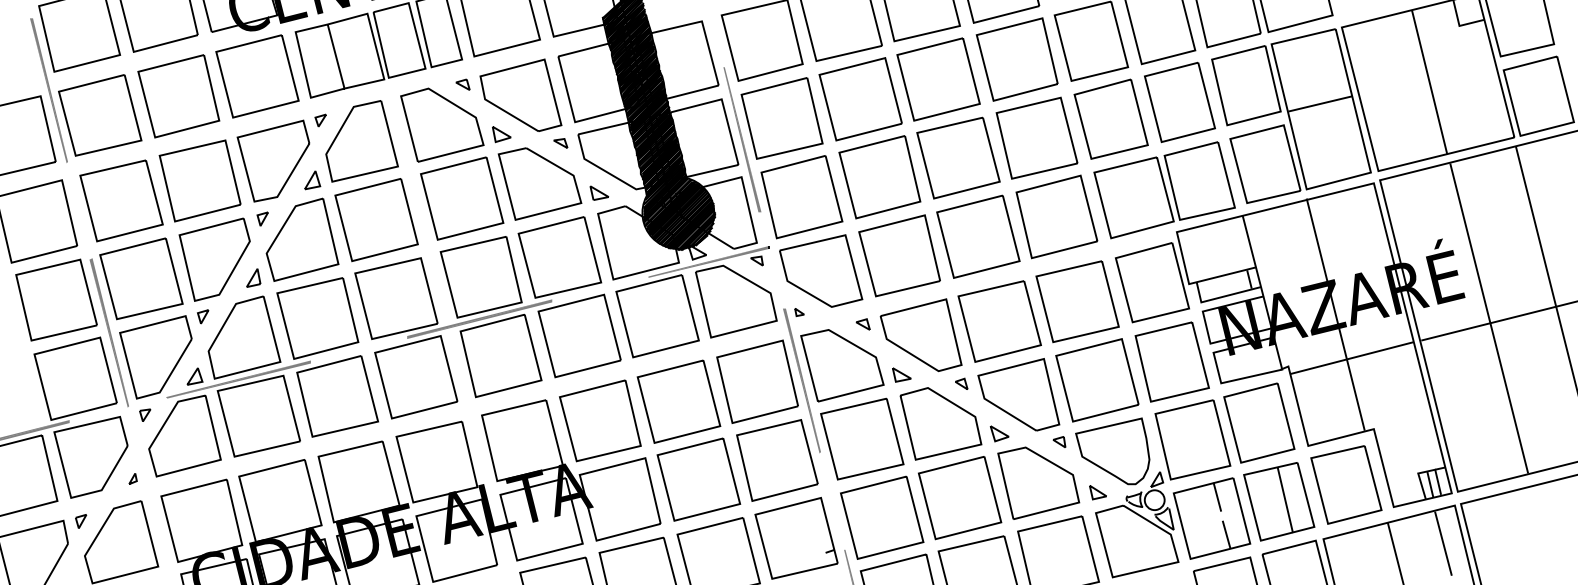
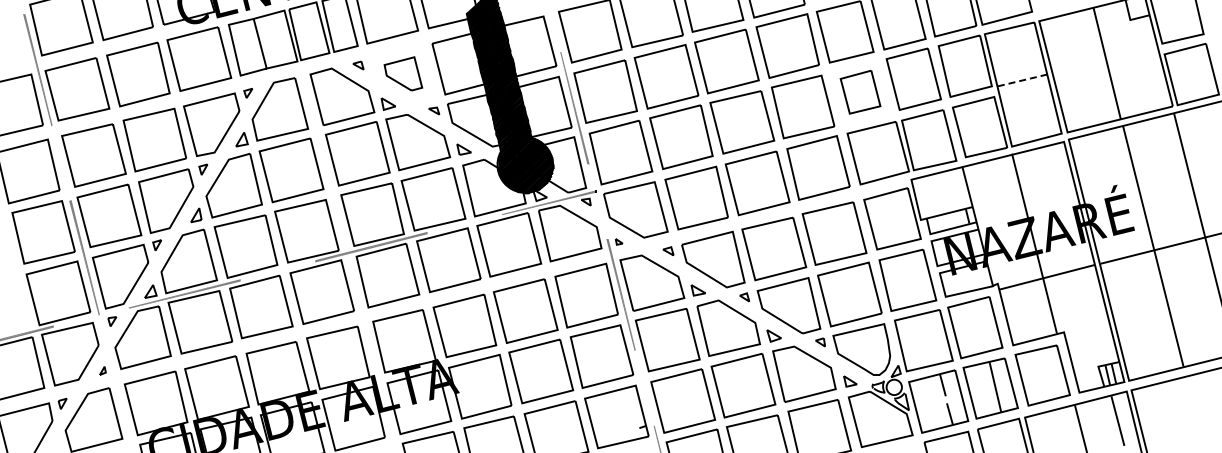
part: (521, 94) -> (403, 73), size x0.6
line: (1320, 104) -> (1022, 80), solid -> dashed
part: (1111, 118) -> (860, 91), size x0.7

